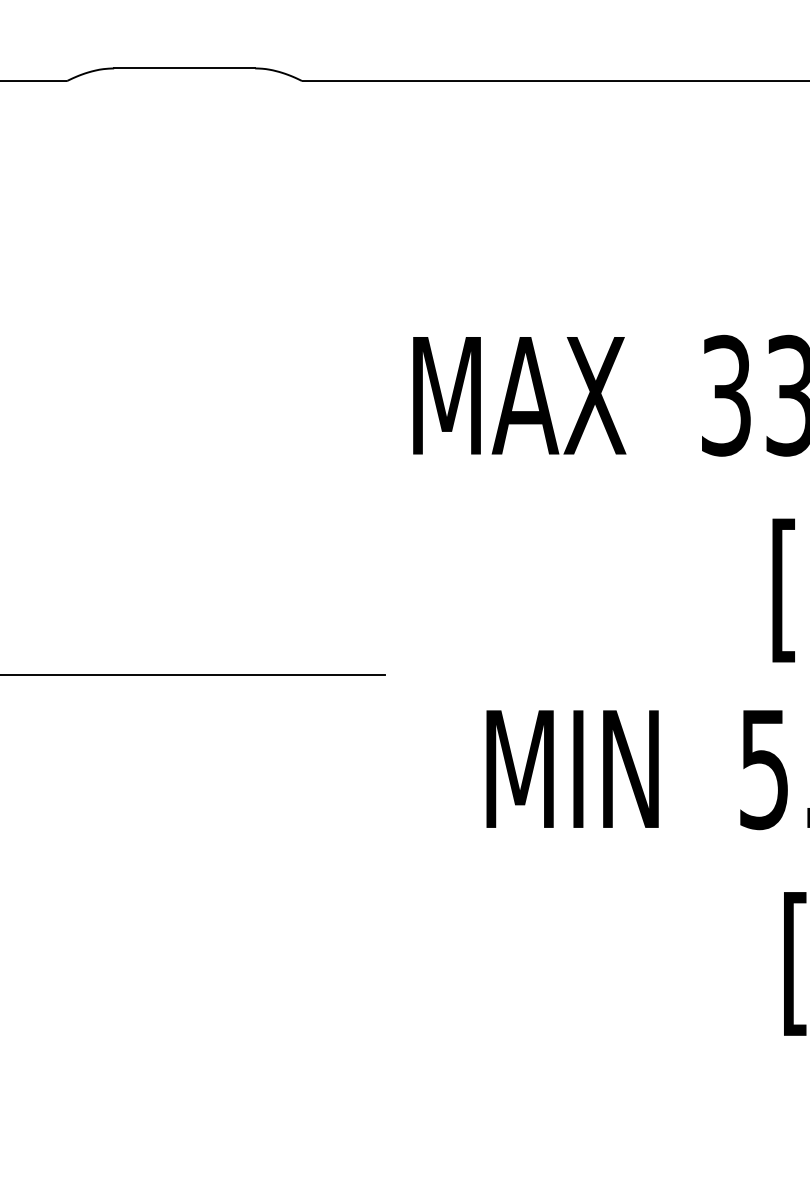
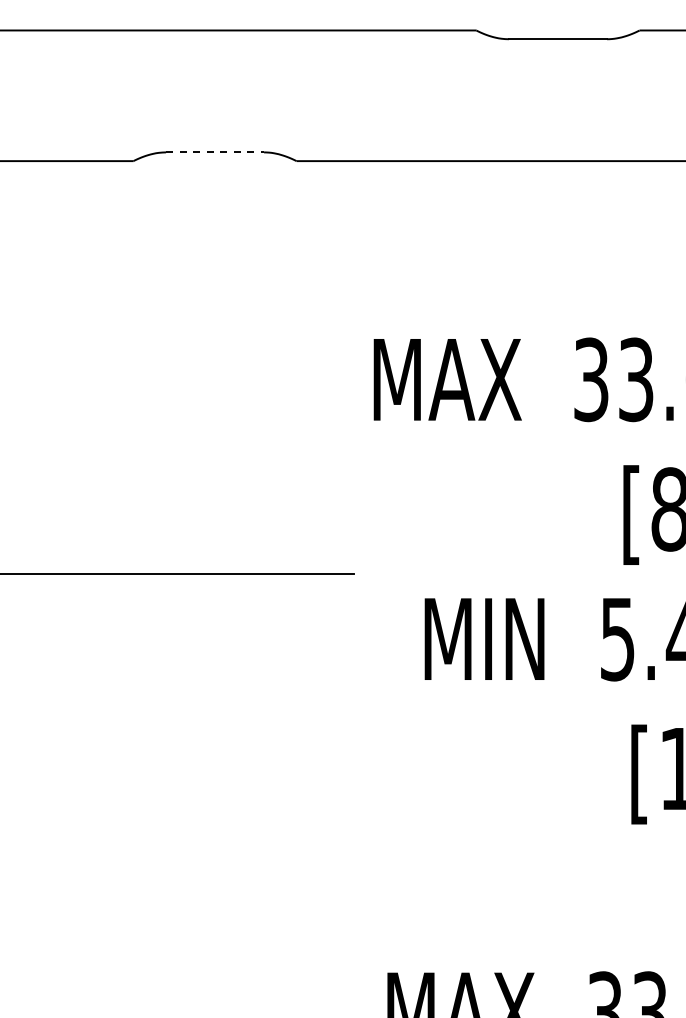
line: (185, 68) -> (215, 152), solid -> dashed

